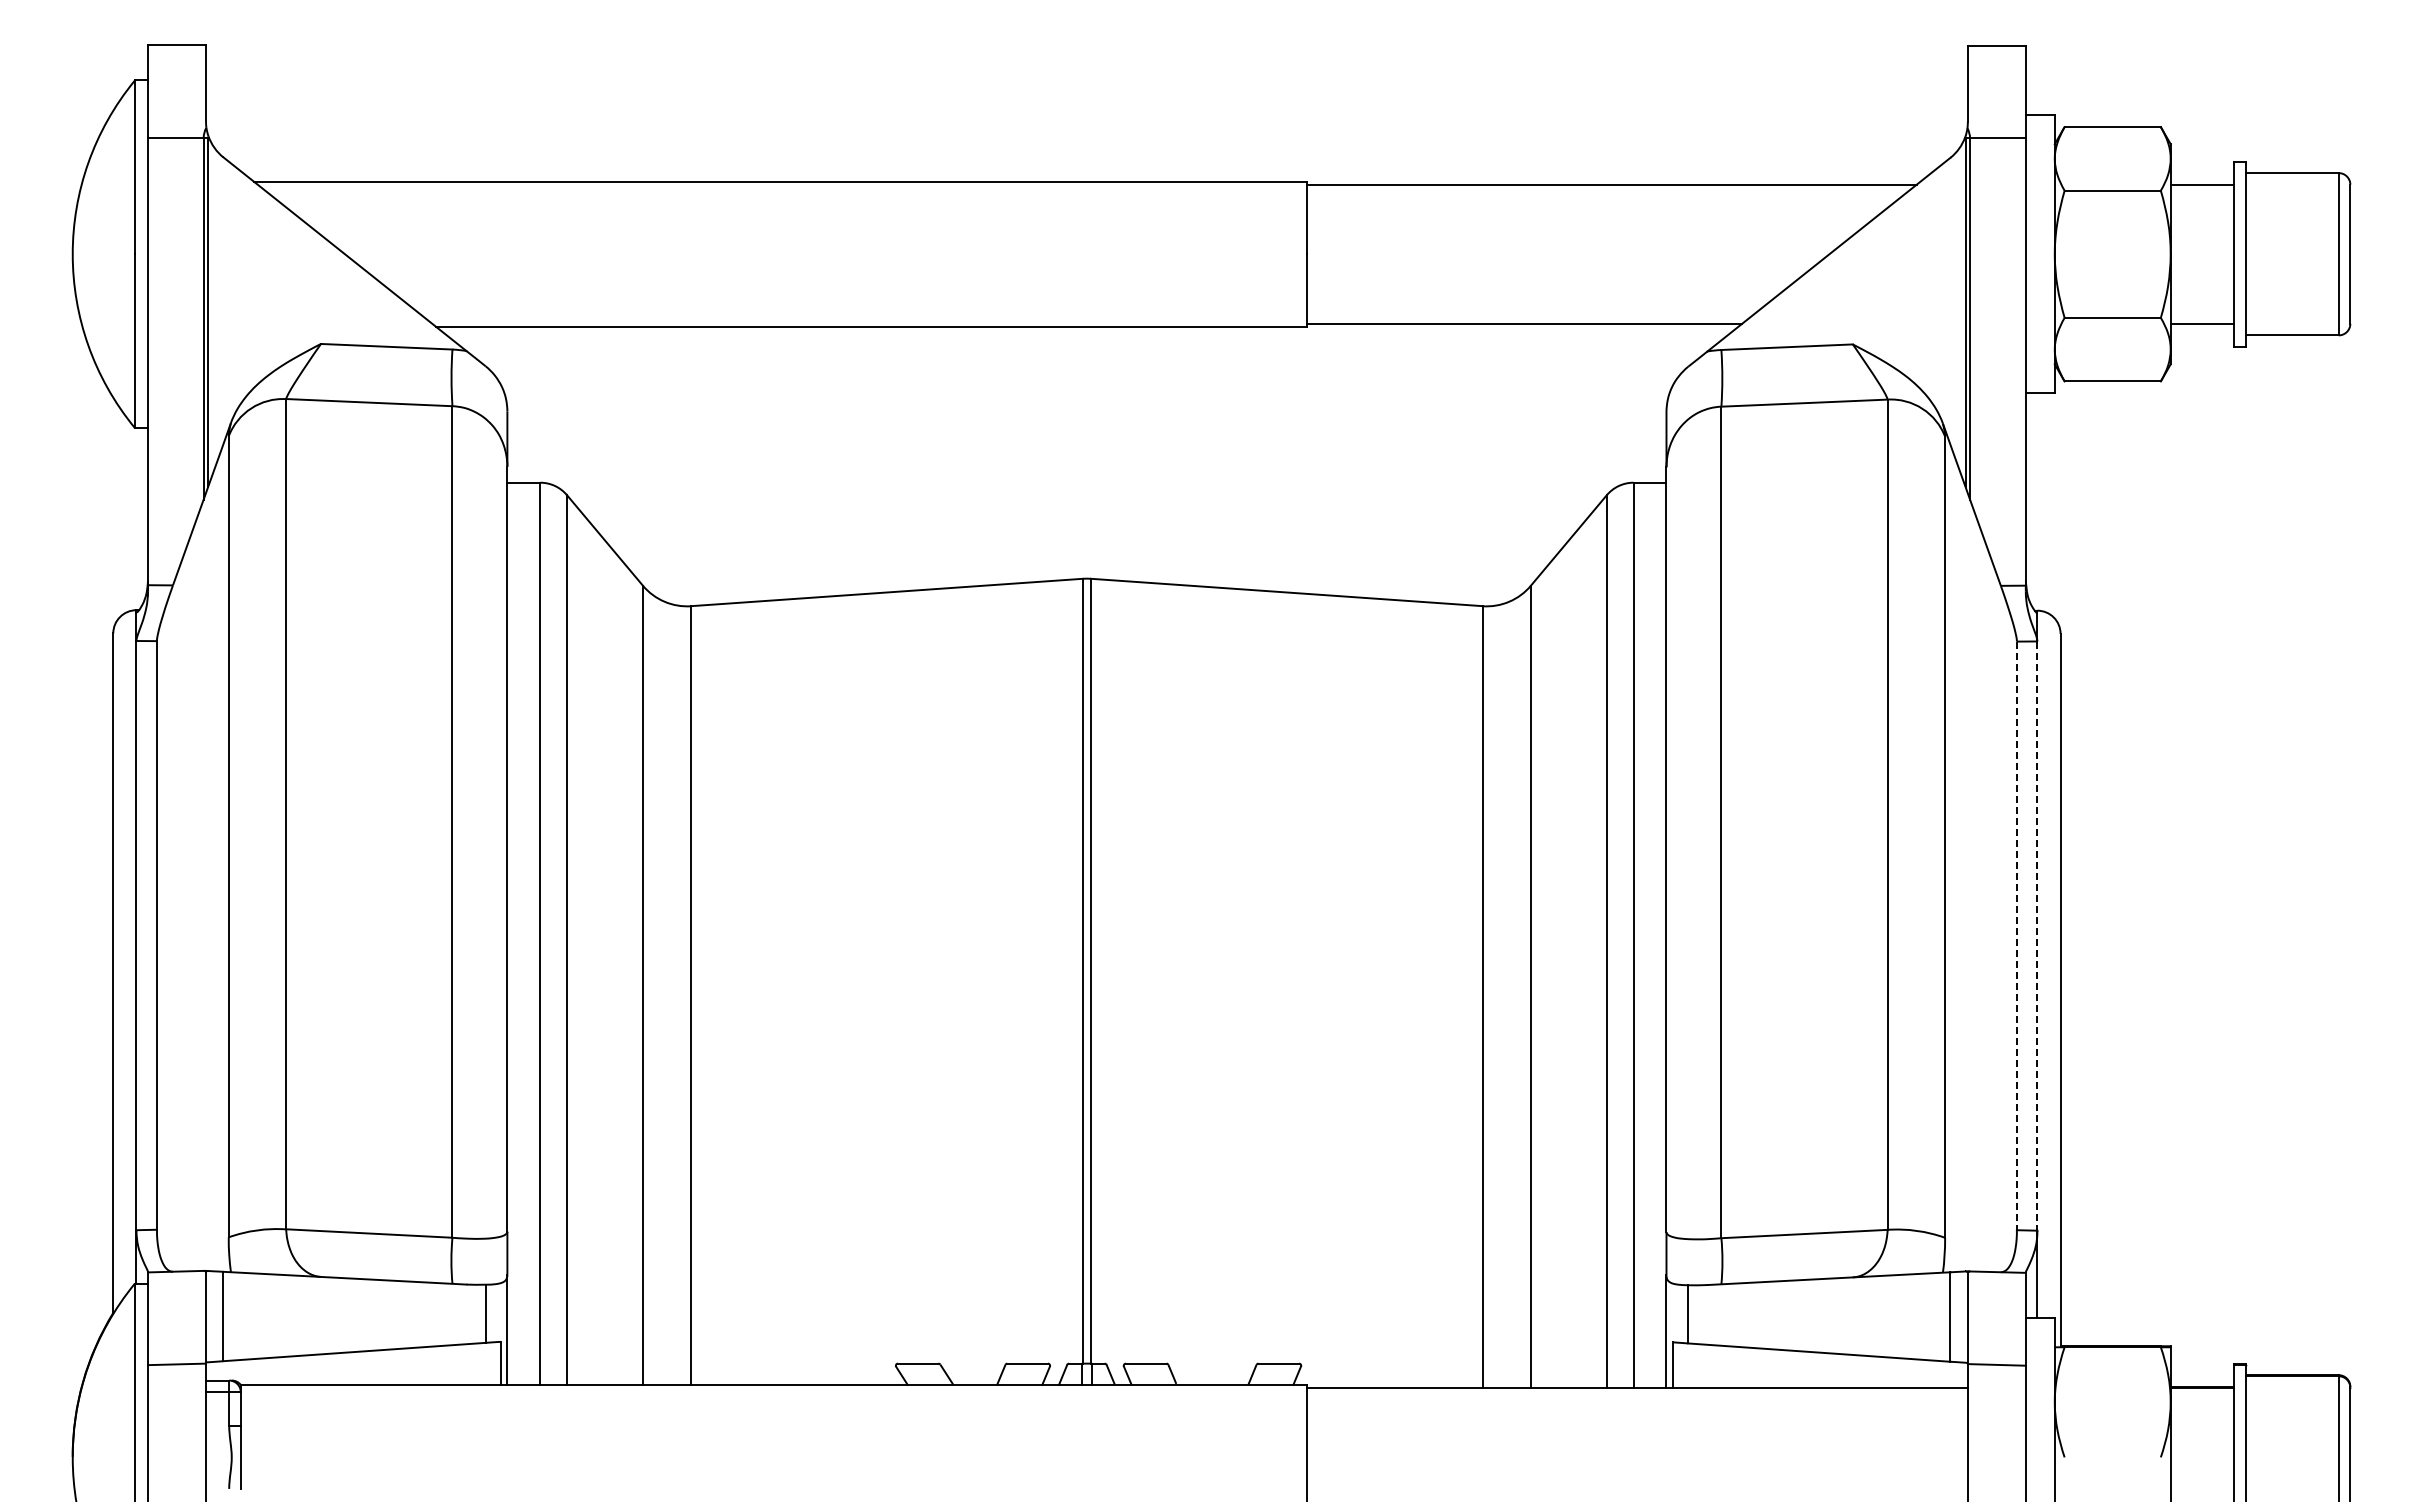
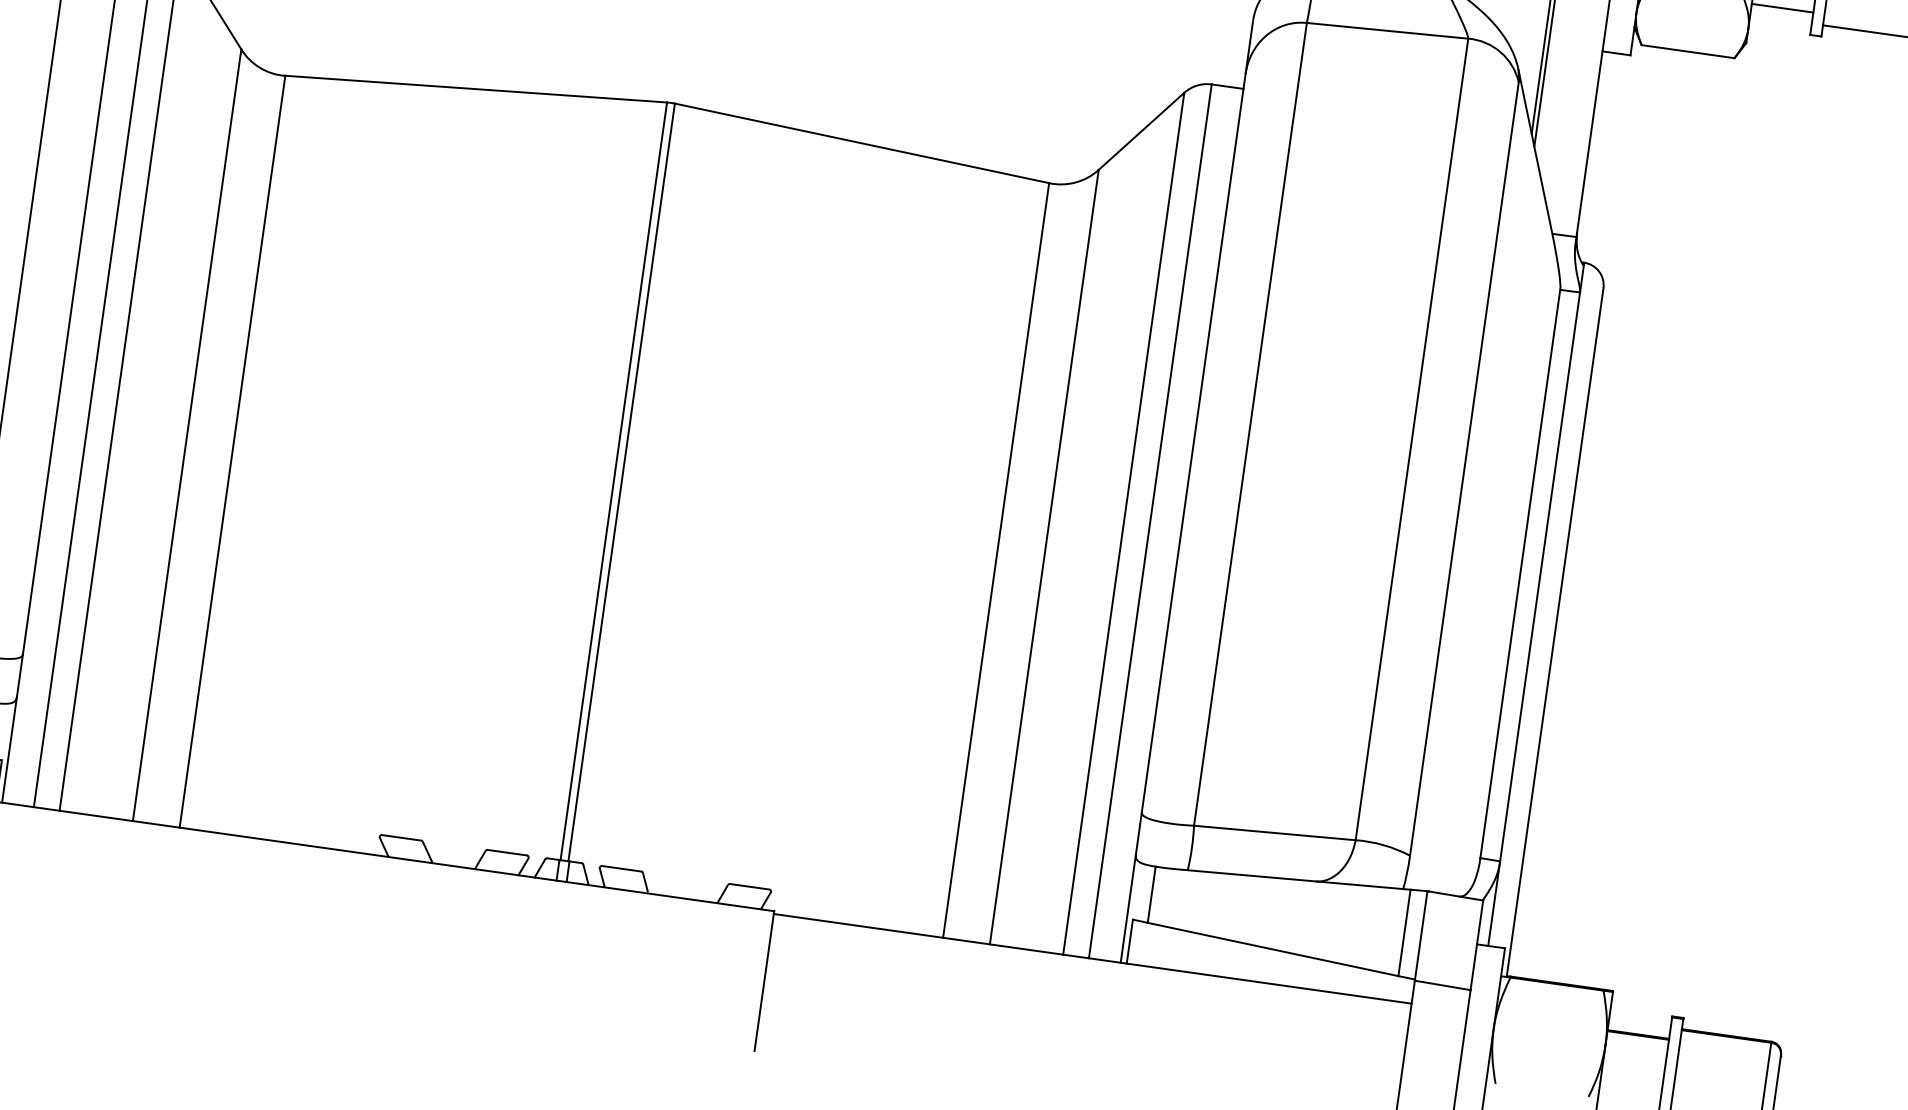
line: (2016, 936) -> (1519, 574), dashed -> solid
line: (2037, 936) -> (1540, 577), dashed -> solid

